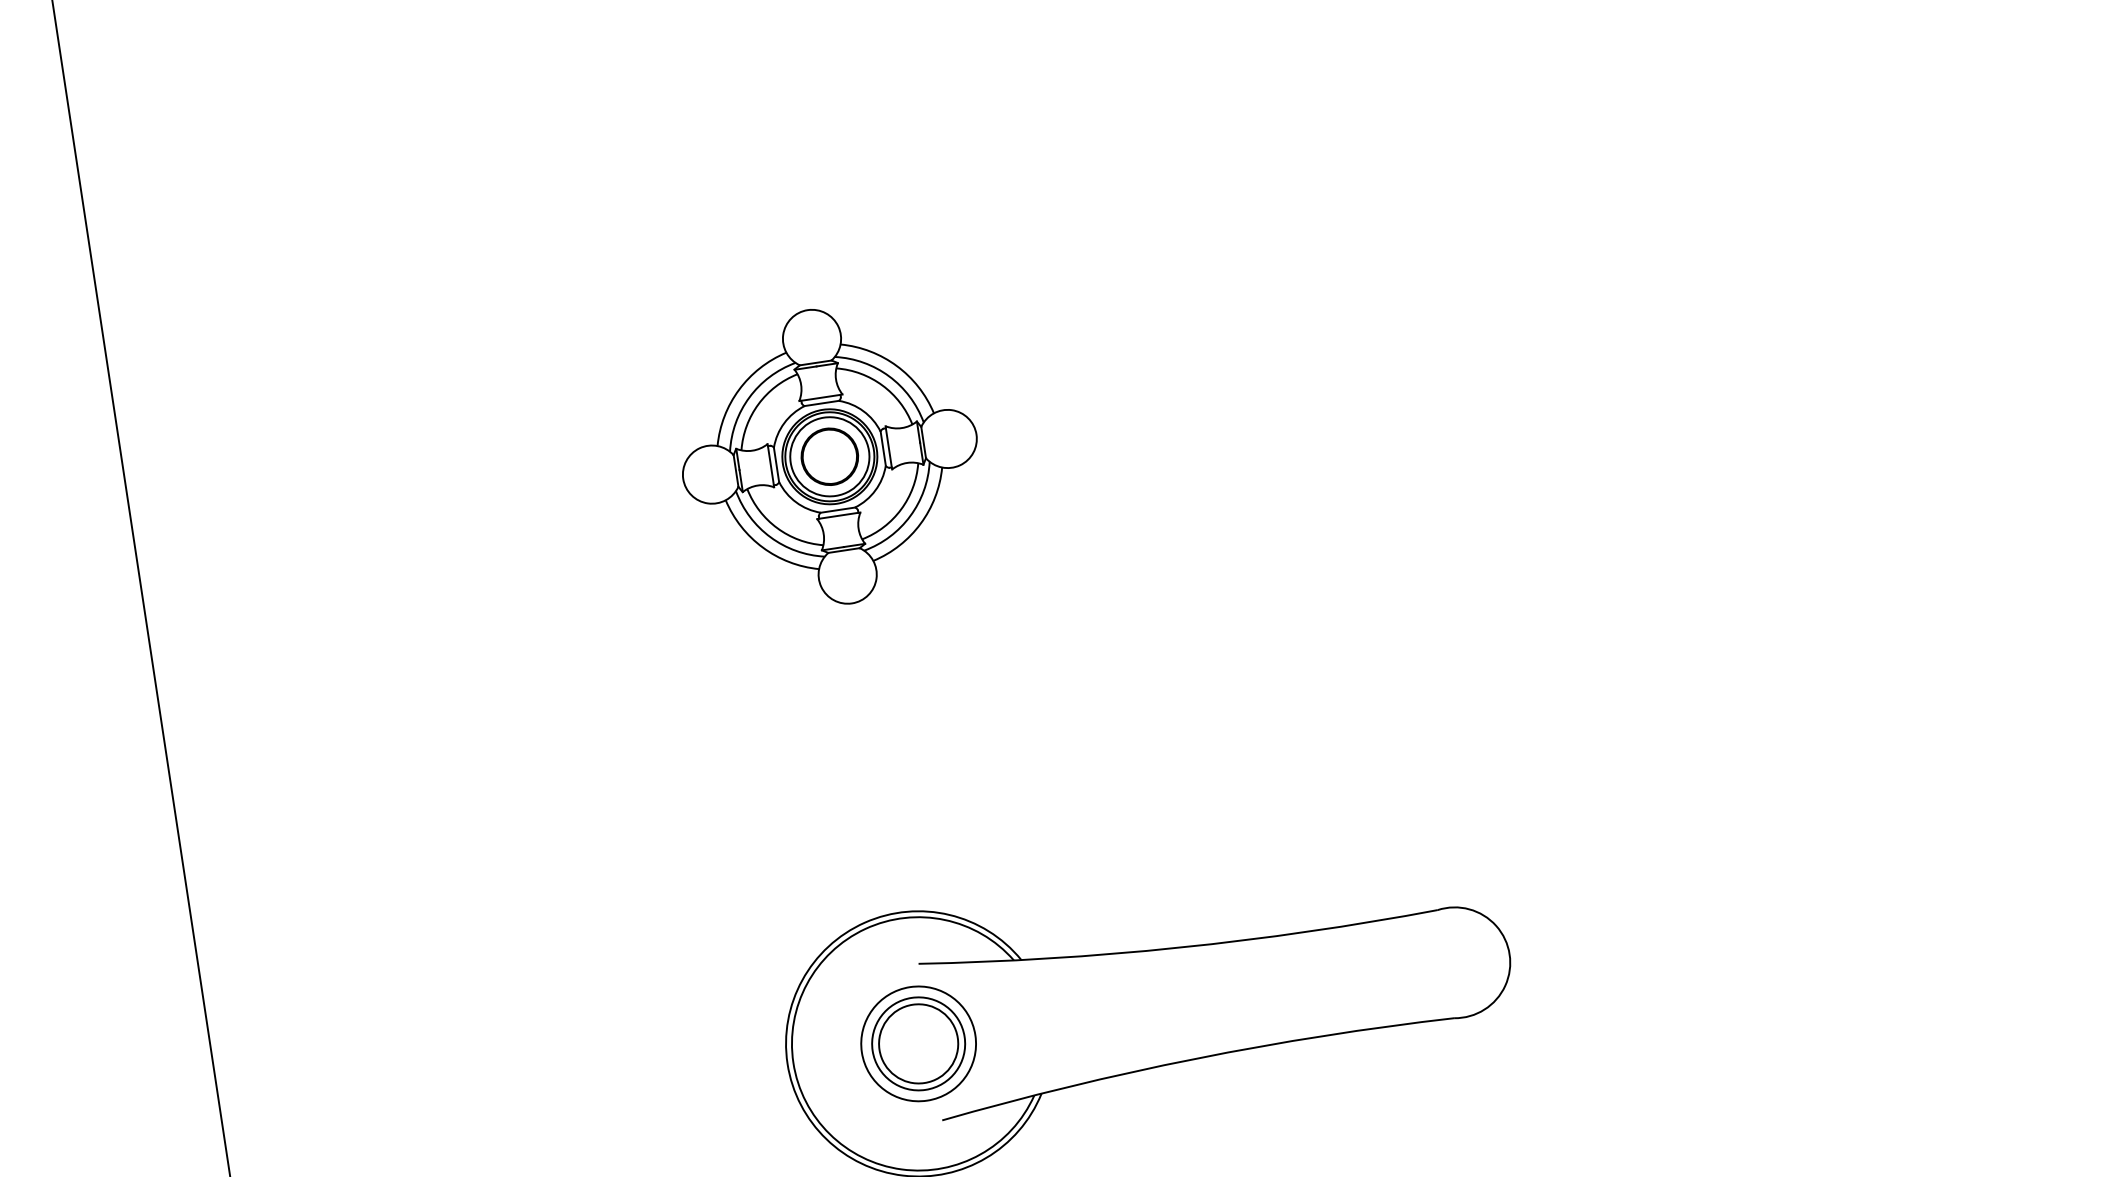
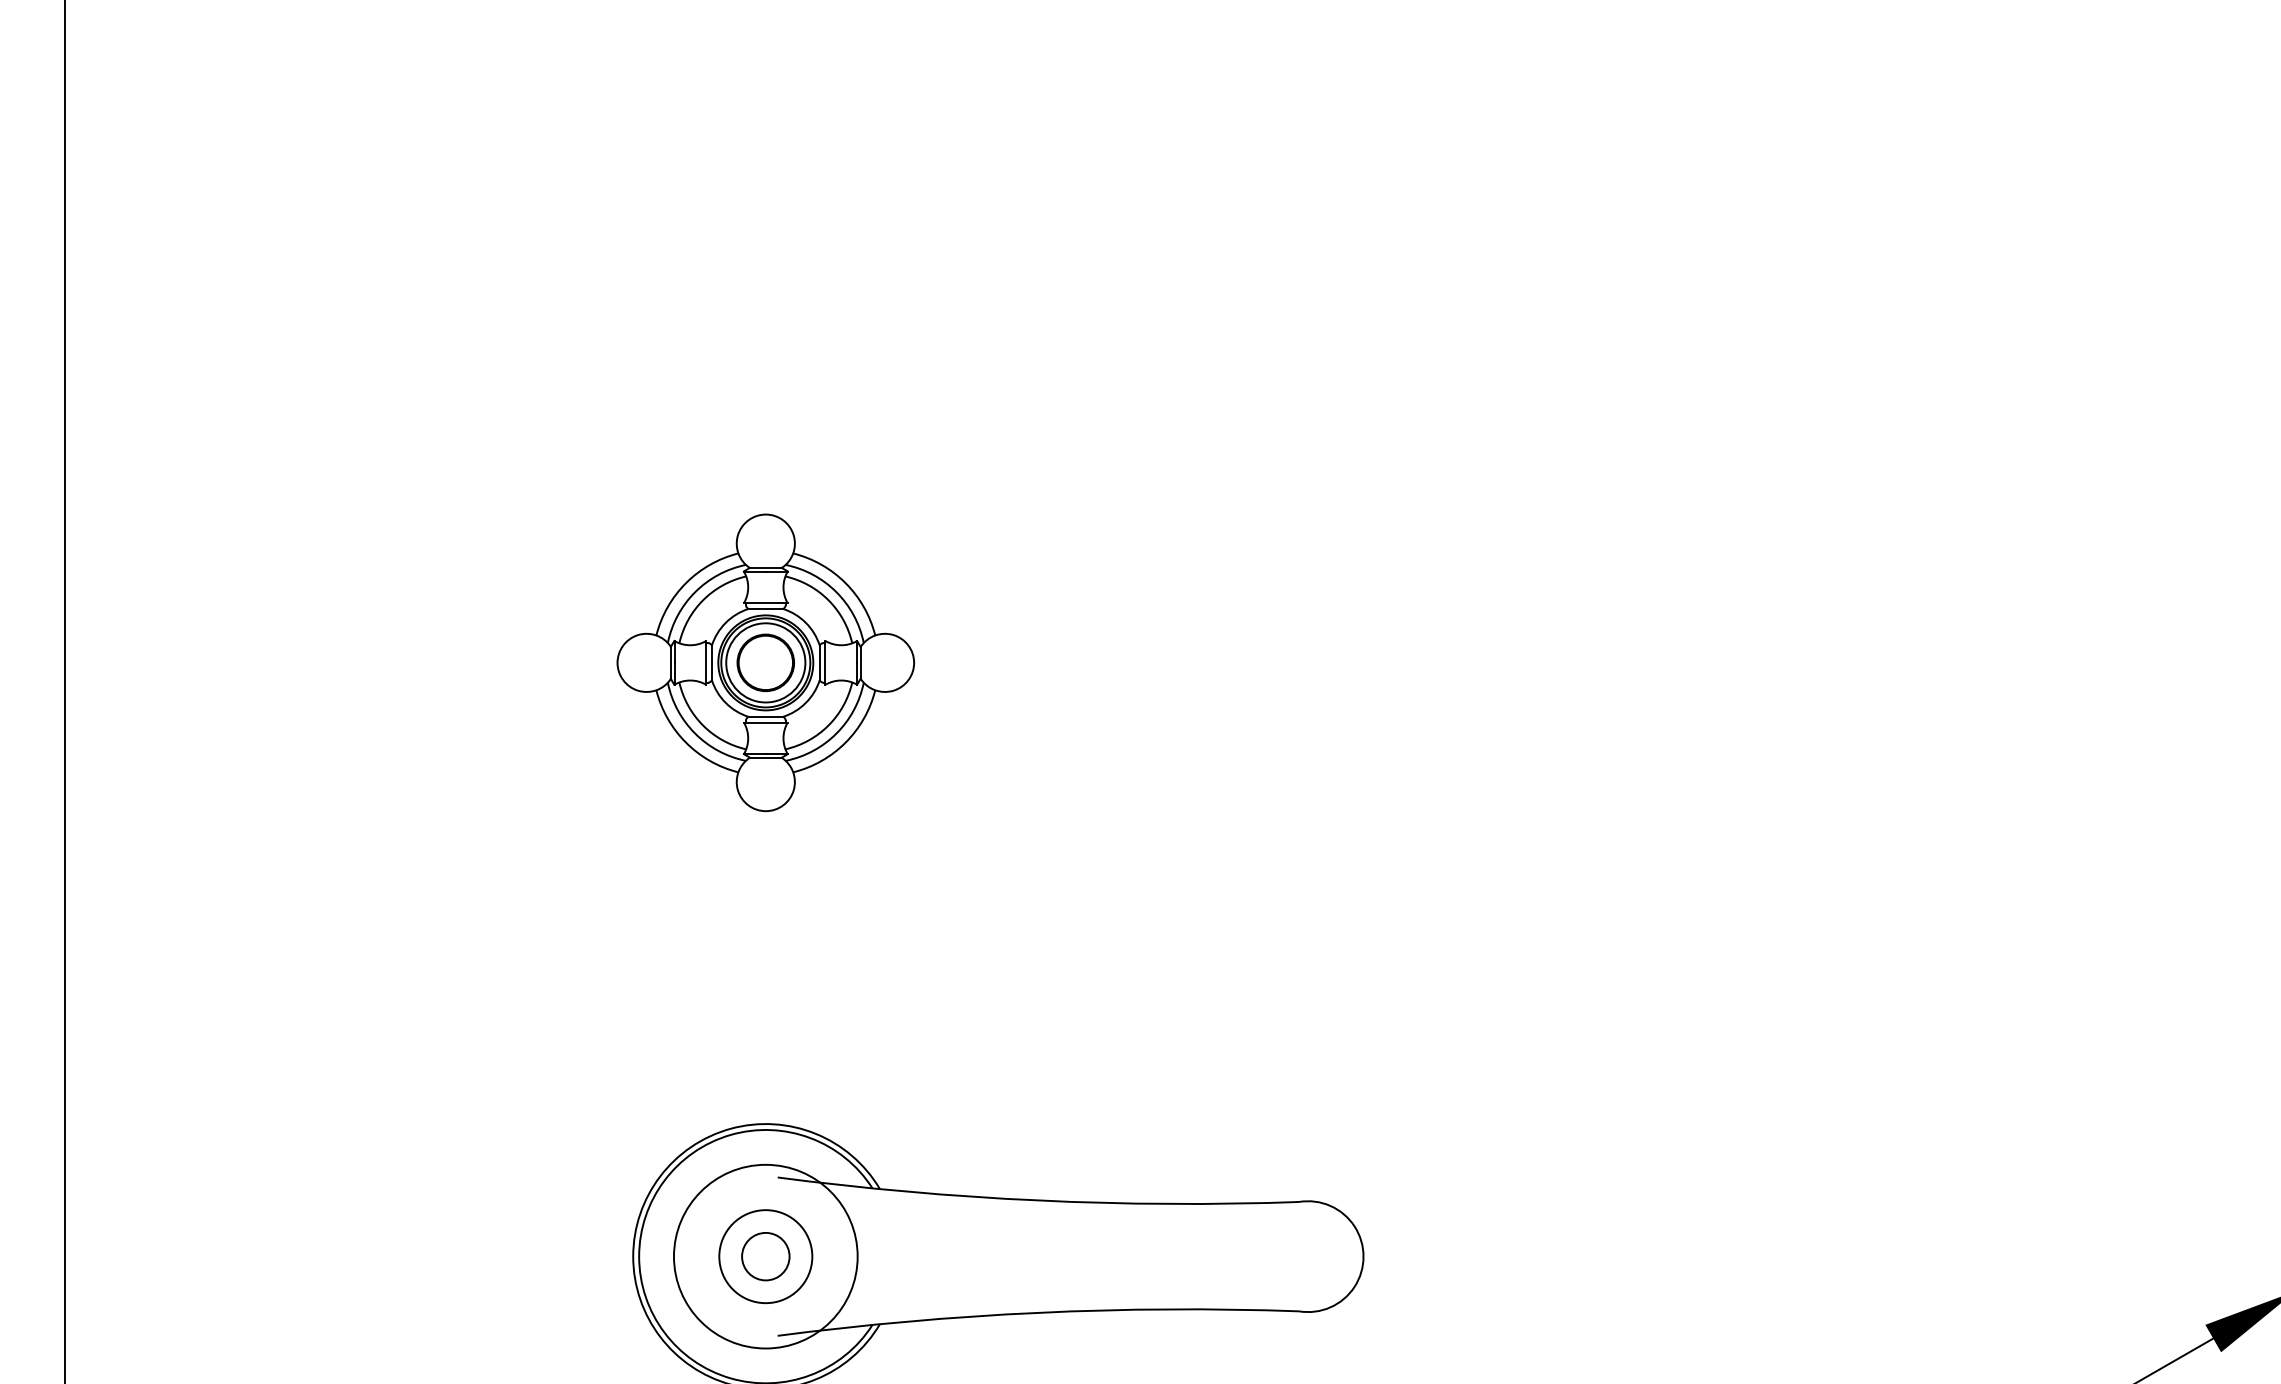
circle: (918, 1043) -> (765, 1256), size x0.6
circle: (918, 1043) -> (765, 1256), size x1.6

